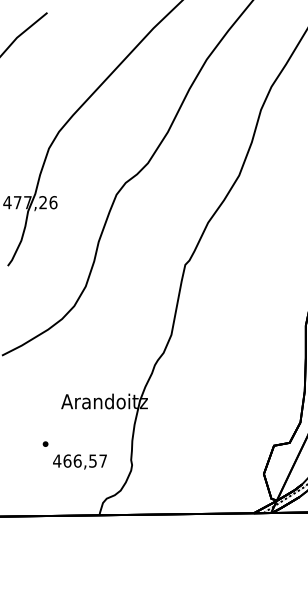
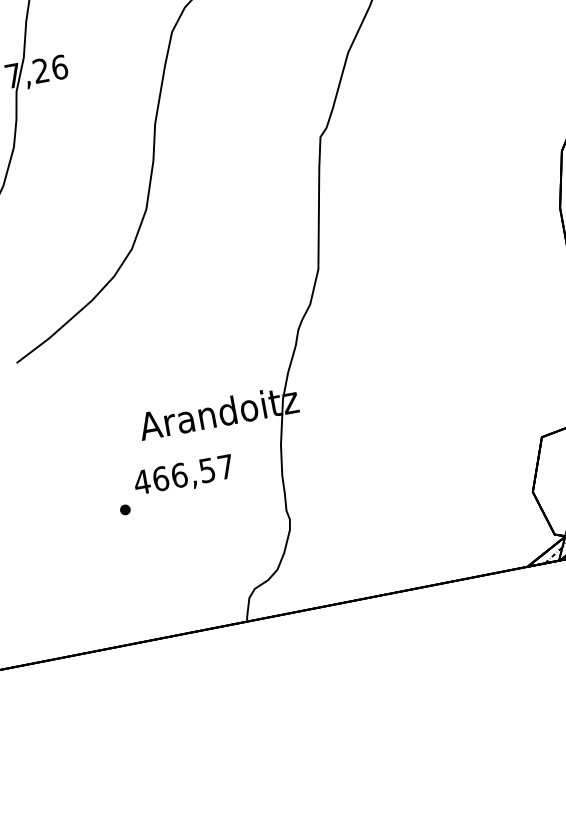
text: (79, 461) -> (182, 475), moved

